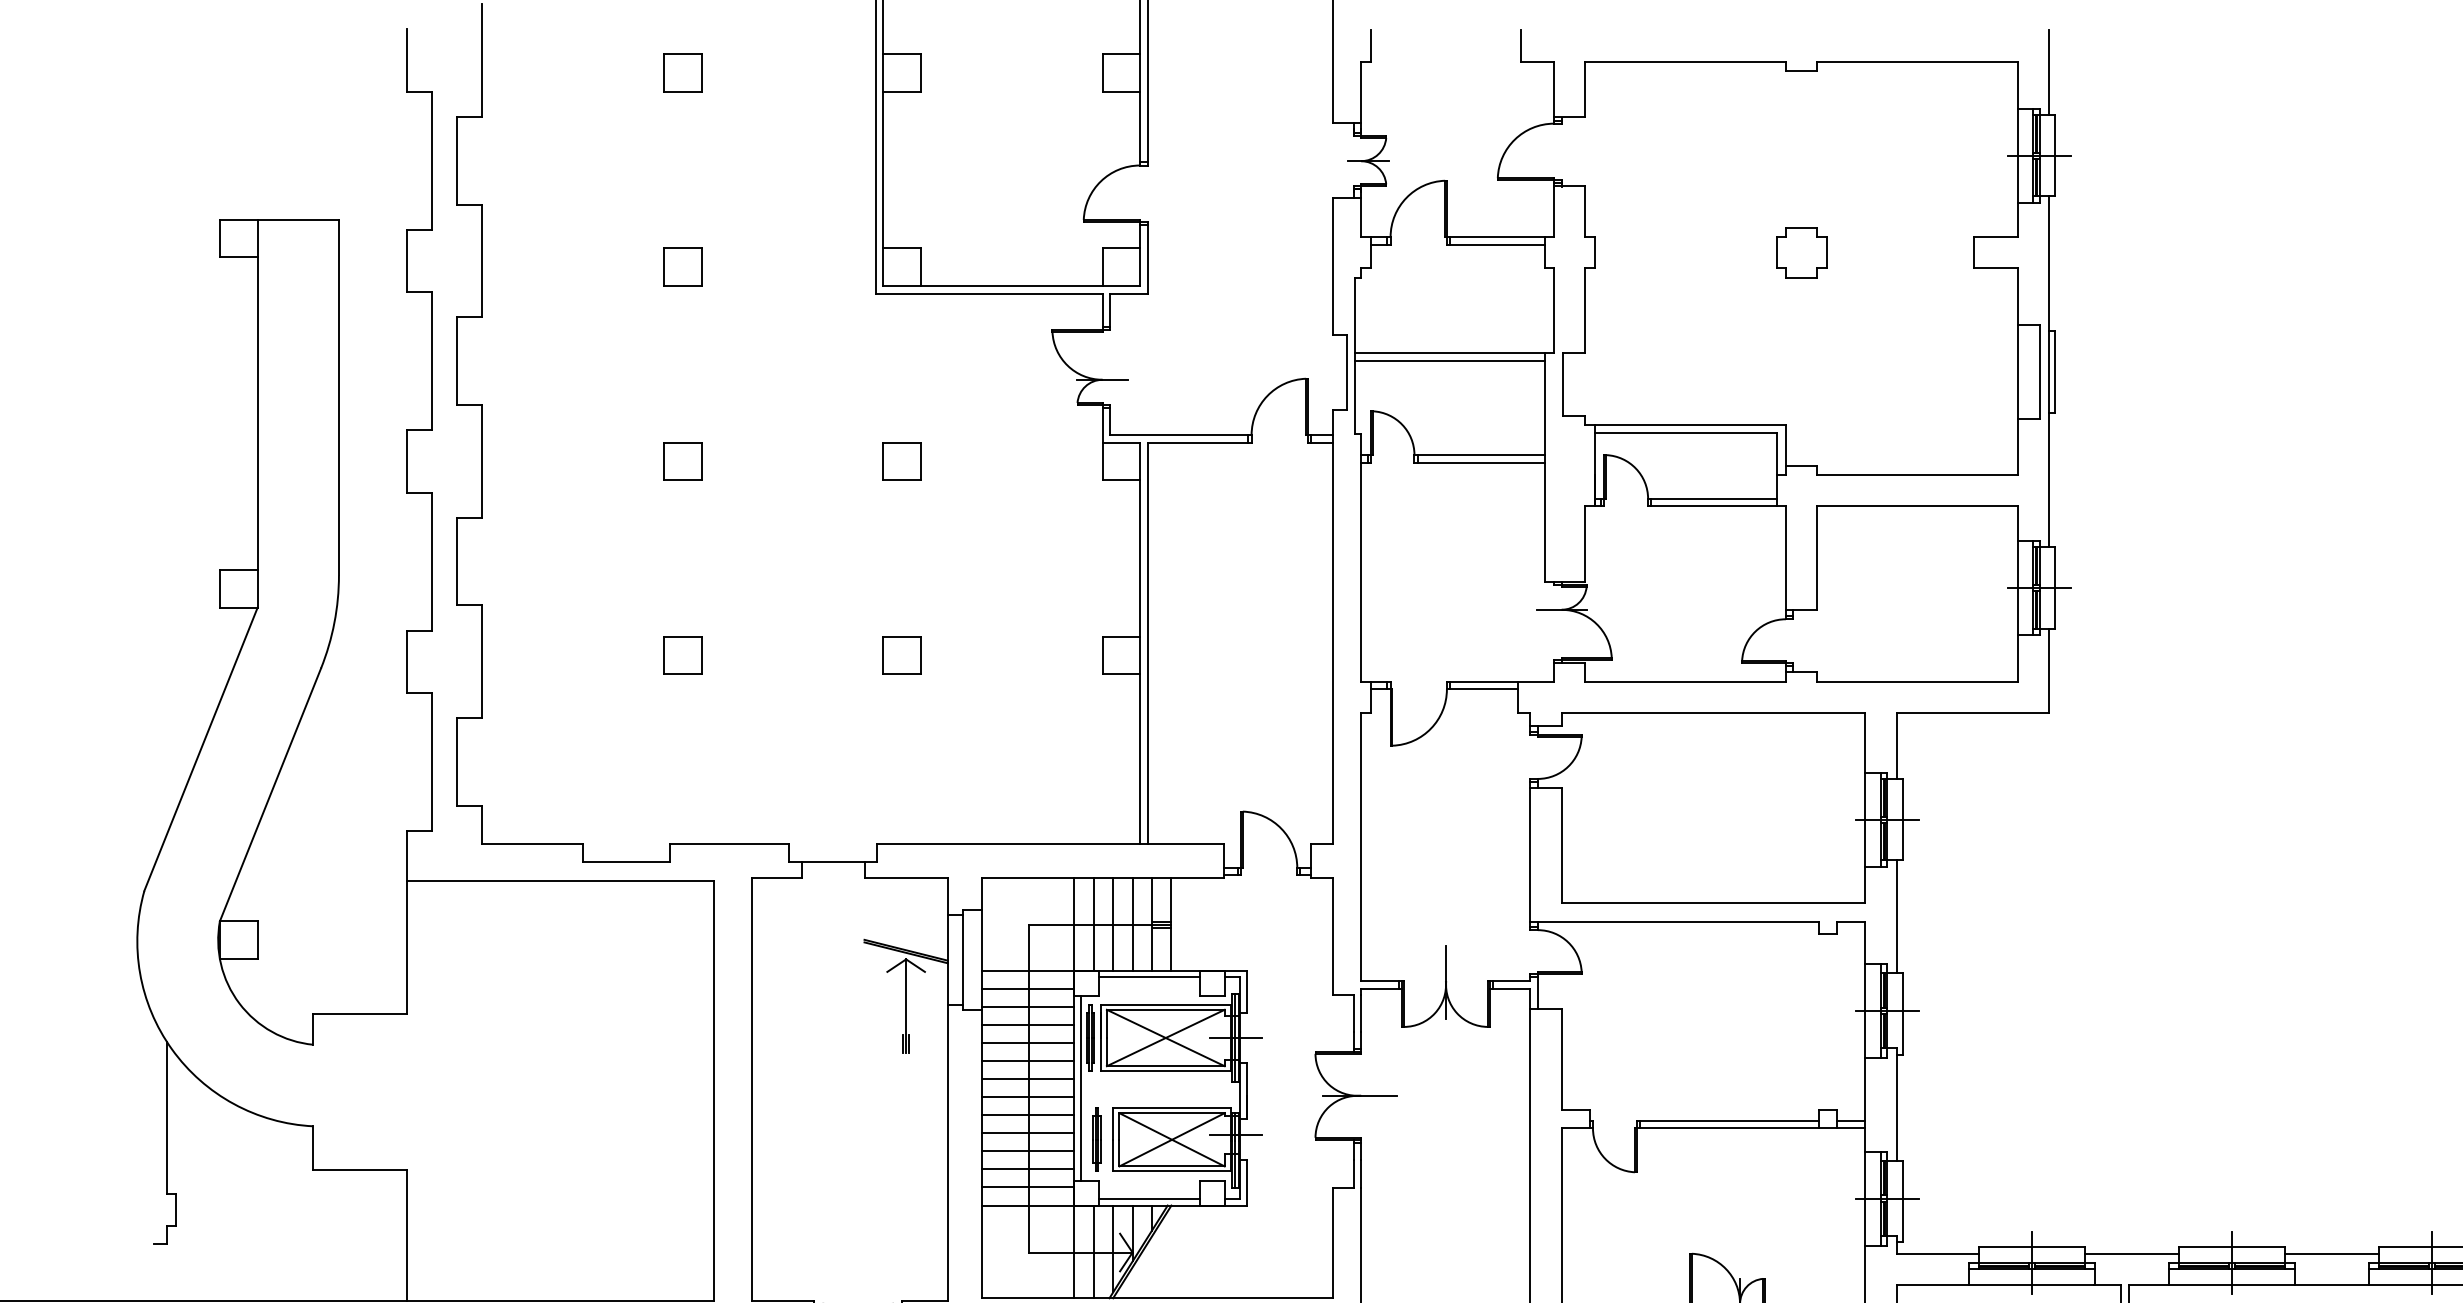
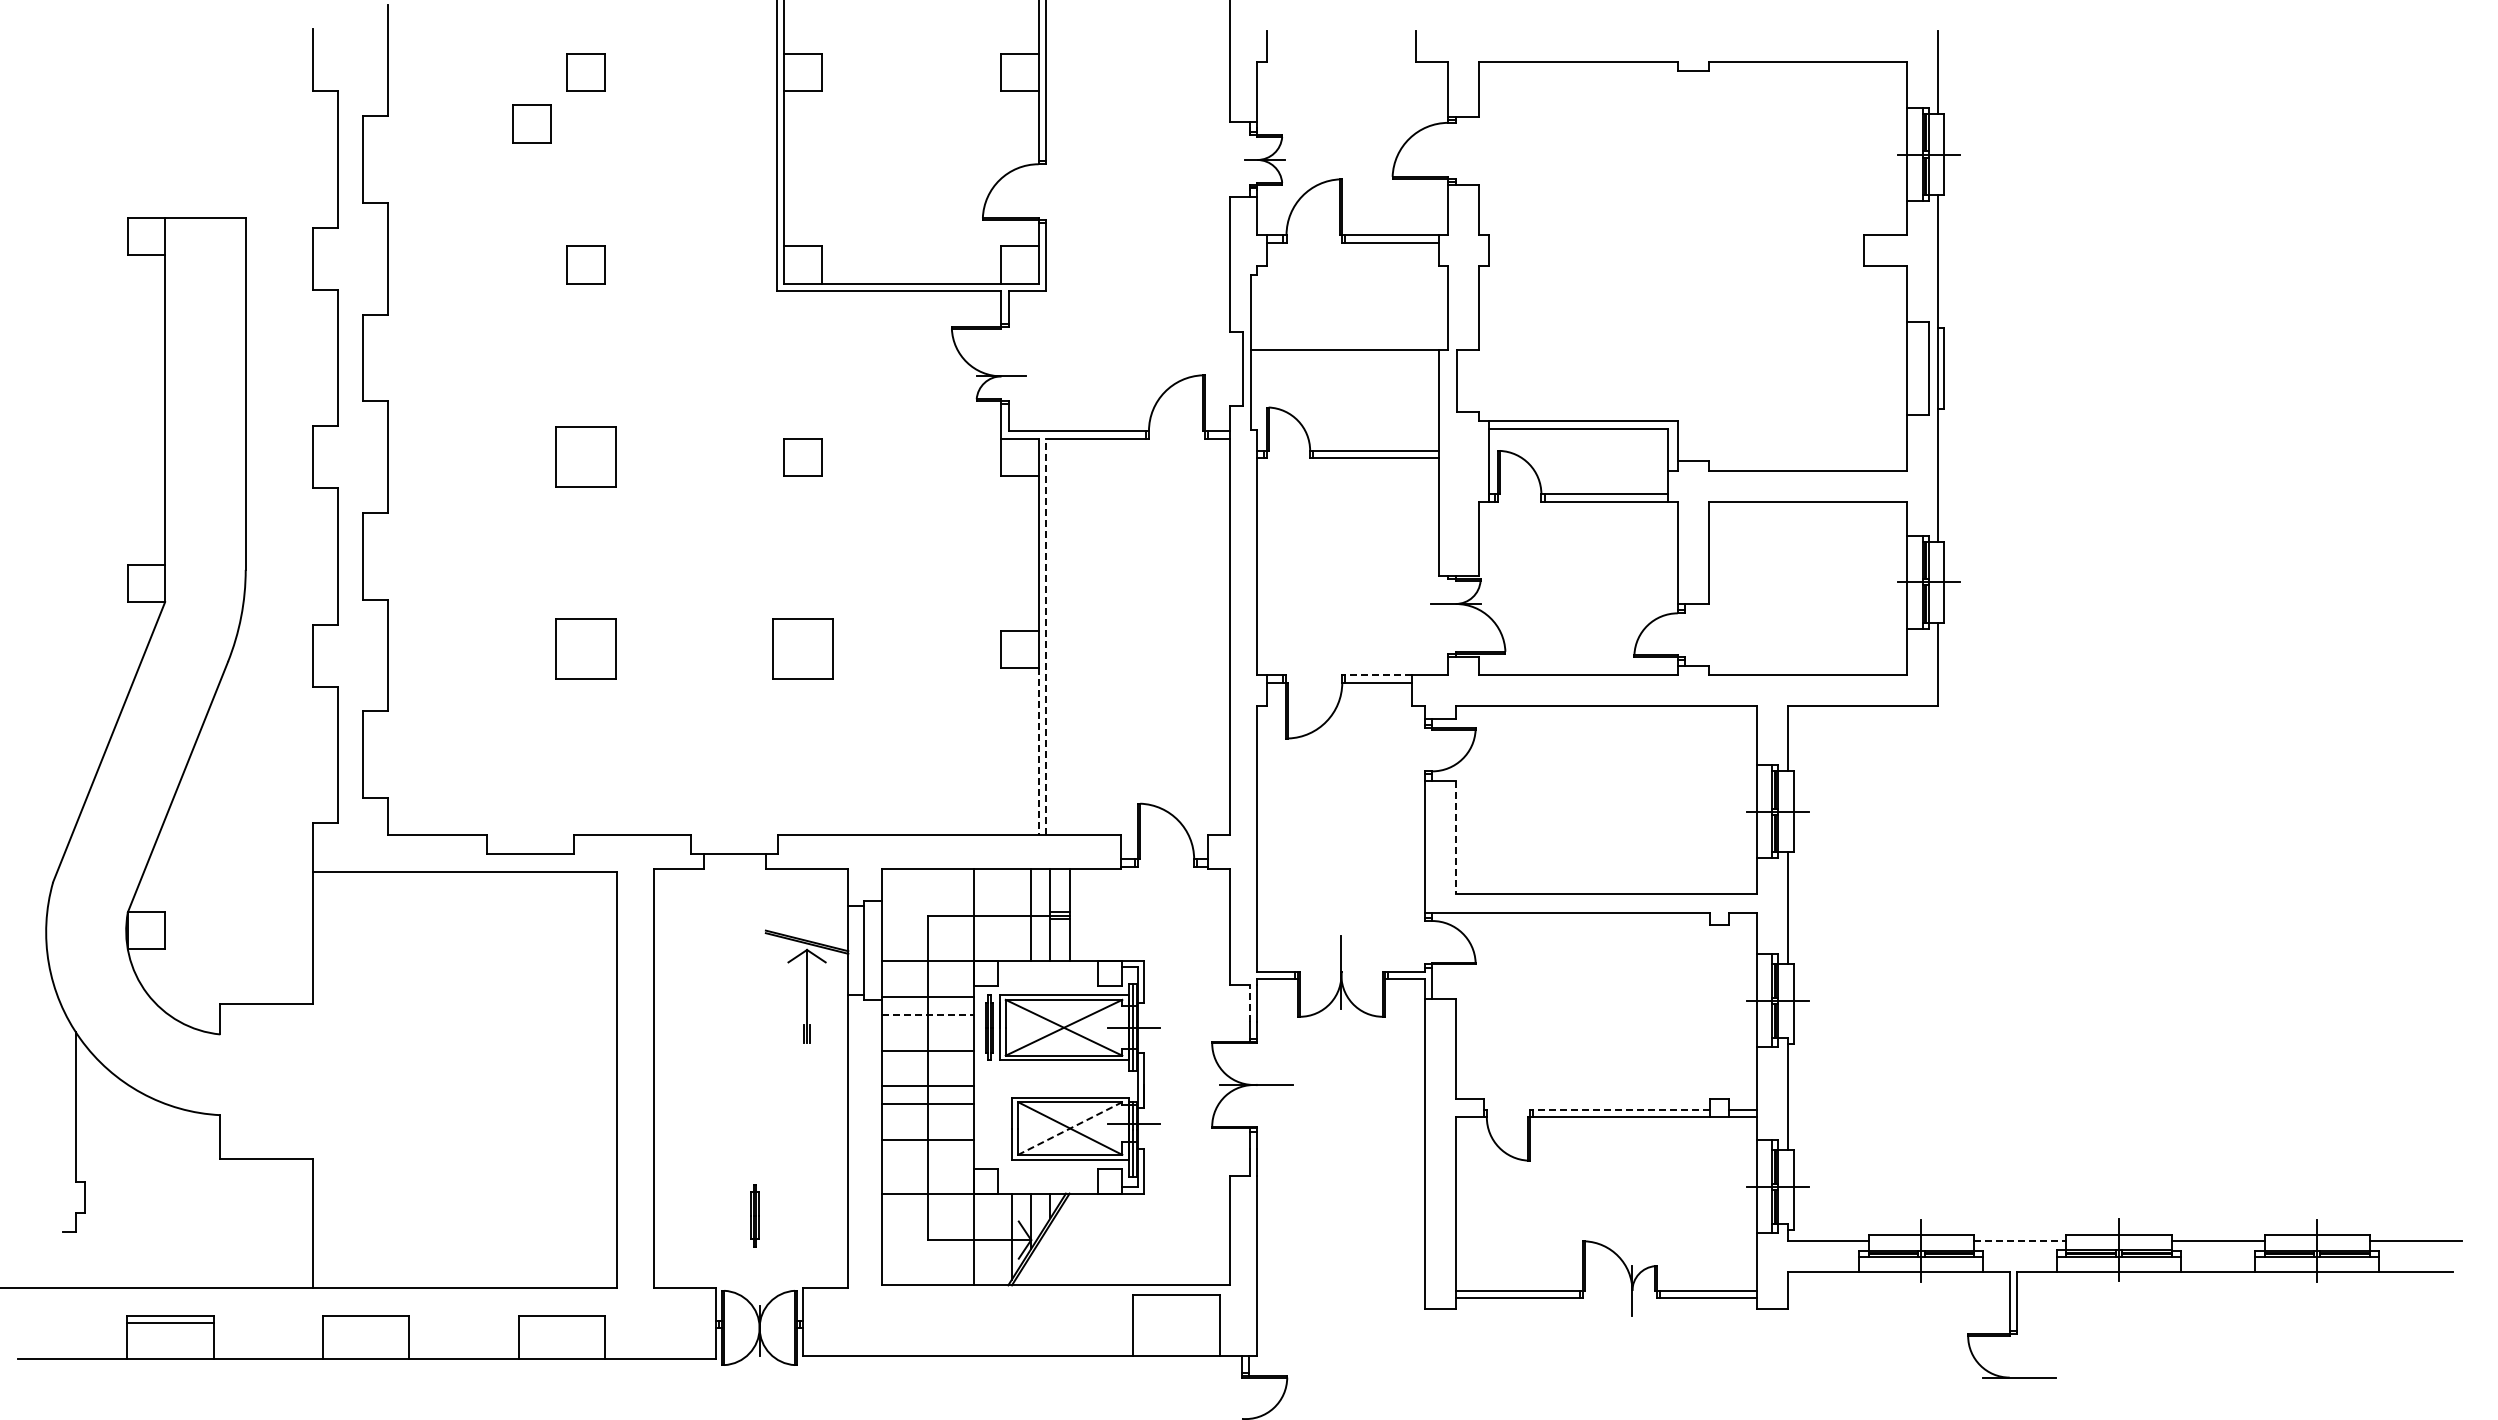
part: (627, 124) -> (531, 123), added
part: (1800, 252) -> (1692, 250), removed
line: (1449, 360) -> (1344, 357), removed
part: (682, 461) -> (585, 457), size x1.6
line: (1148, 642) -> (1046, 636), solid -> dashed
part: (682, 655) -> (585, 649), size x1.6
part: (901, 655) -> (802, 649), size x1.6
line: (1483, 682) -> (1378, 675), solid -> dashed
line: (1139, 758) -> (1038, 751), solid -> dashed
line: (1561, 845) -> (1455, 837), solid -> dashed
line: (1093, 924) -> (992, 915), removed
line: (1112, 924) -> (1011, 915), removed
line: (1149, 977) -> (1047, 967), removed
line: (1027, 988) -> (927, 978), removed
line: (1354, 1013) -> (1250, 1003), solid -> dashed
line: (1027, 1024) -> (927, 1014), solid -> dashed
line: (1027, 1042) -> (927, 1032), removed
line: (1028, 1079) -> (928, 1068), removed
line: (1080, 1087) -> (979, 1076), removed
line: (1729, 1120) -> (1621, 1109), solid -> dashed
line: (1027, 1133) -> (927, 1122), removed
part: (1096, 1139) -> (754, 1215), moved
line: (1171, 1139) -> (1069, 1128), solid -> dashed
line: (1027, 1169) -> (927, 1157), removed
line: (1027, 1187) -> (927, 1175), removed
line: (1149, 1199) -> (1047, 1187), removed
line: (1093, 1251) -> (992, 1239), removed
line: (2132, 1253) -> (2020, 1241), solid -> dashed

